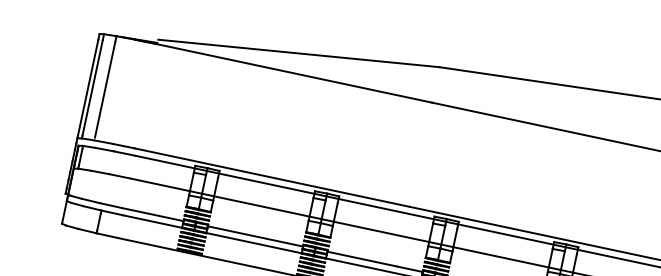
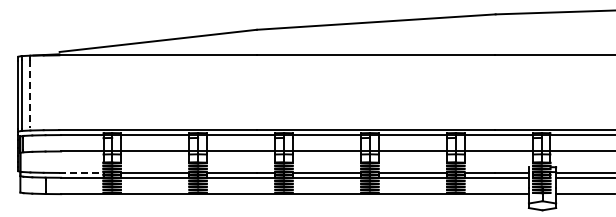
line: (105, 90) -> (30, 94), solid -> dashed
line: (153, 213) -> (81, 172), solid -> dashed

